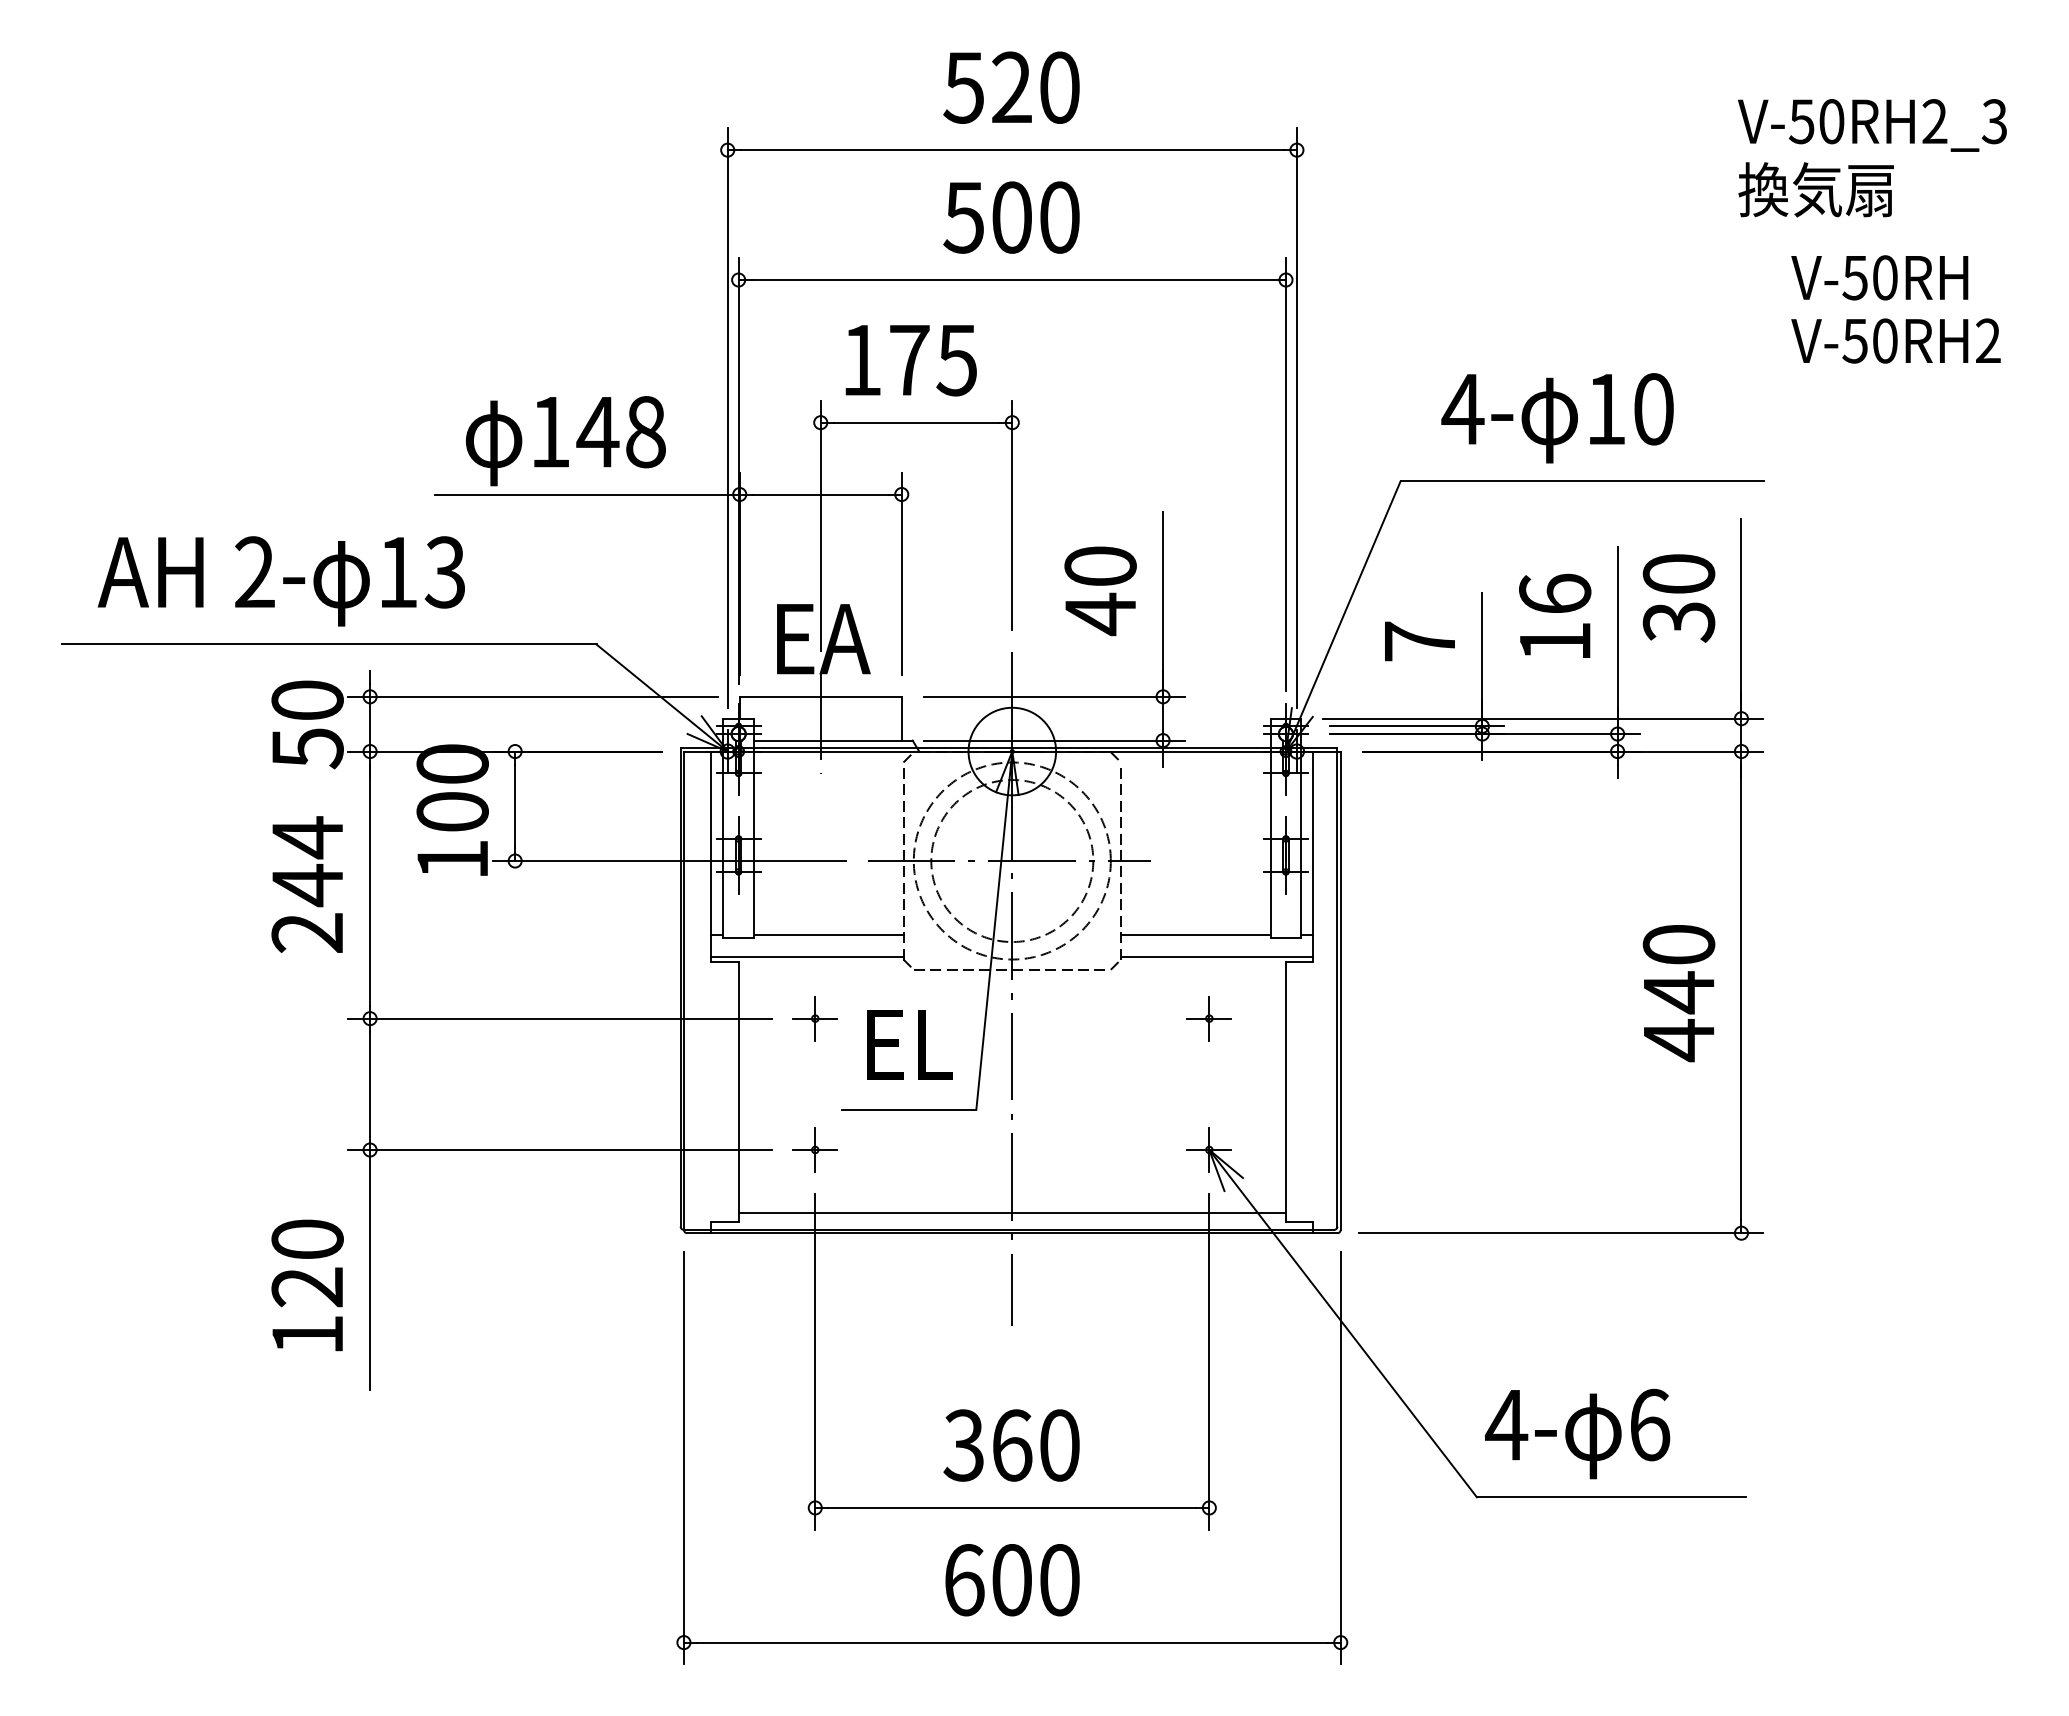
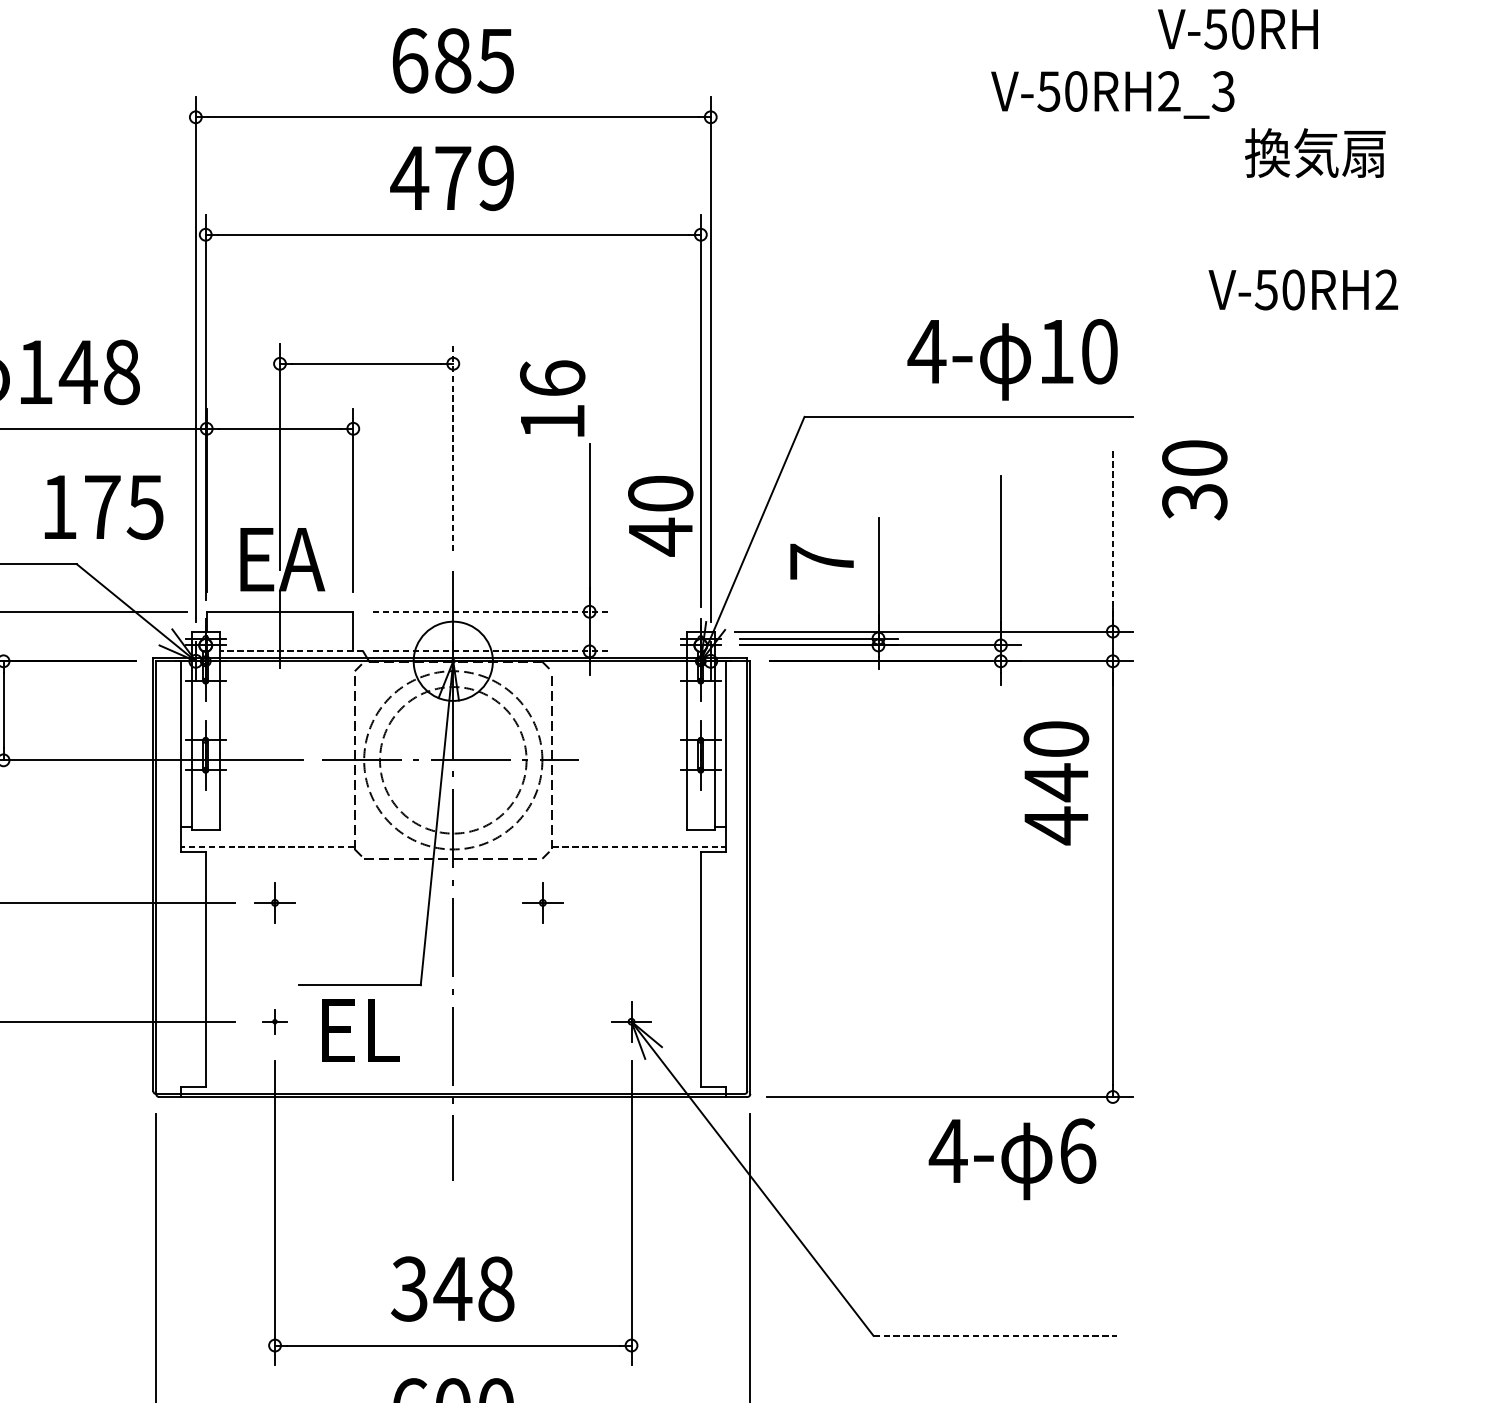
text: (1011, 87) -> (452, 60), 520 -> 685
text: (1872, 125) -> (1112, 94), moved
text: (1815, 189) -> (1314, 152), moved
text: (1010, 217) -> (451, 178), 500 -> 479
text: (1879, 277) -> (1237, 28), moved
text: (1895, 340) -> (1302, 289), moved
text: (910, 360) -> (103, 507), moved
text: (1557, 418) -> (1012, 360), moved
line: (1012, 514) -> (453, 446), solid -> dashed
text: (1100, 591) -> (660, 516), moved
text: (1678, 598) -> (1194, 480), moved
text: (1555, 615) -> (552, 398), moved
line: (1741, 619) -> (1112, 541), solid -> dashed
line: (1054, 696) -> (491, 611), solid -> dashed
line: (832, 740) -> (290, 651), solid -> dashed
line: (1054, 740) -> (491, 651), solid -> dashed
line: (828, 935) -> (287, 827), removed
line: (1195, 935) -> (618, 827), removed
line: (807, 957) -> (268, 847), solid -> dashed
line: (1217, 957) -> (638, 847), solid -> dashed
text: (1678, 993) -> (1055, 783), moved
part: (1208, 1018) -> (542, 902), moved
text: (909, 1044) -> (360, 1030), moved
part: (814, 1149) -> (274, 1021), size x0.6
line: (1012, 1213) -> (453, 1079), removed
text: (1577, 1433) -> (1012, 1158), moved
text: (1034, 1445) -> (473, 1289), 360 -> 348
line: (1611, 1497) -> (995, 1336), solid -> dashed

